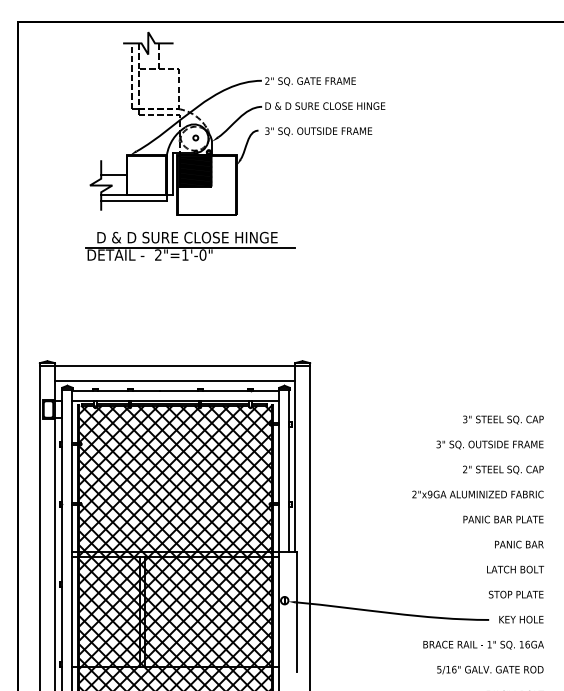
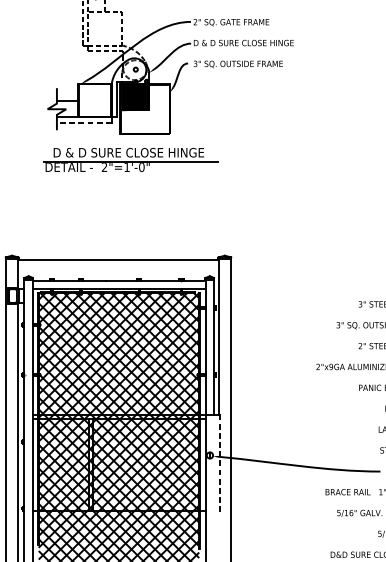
line: (134, 201) -> (84, 122), solid -> dashed
line: (174, 381) -> (118, 272), removed
line: (296, 612) -> (219, 465), solid -> dashed

